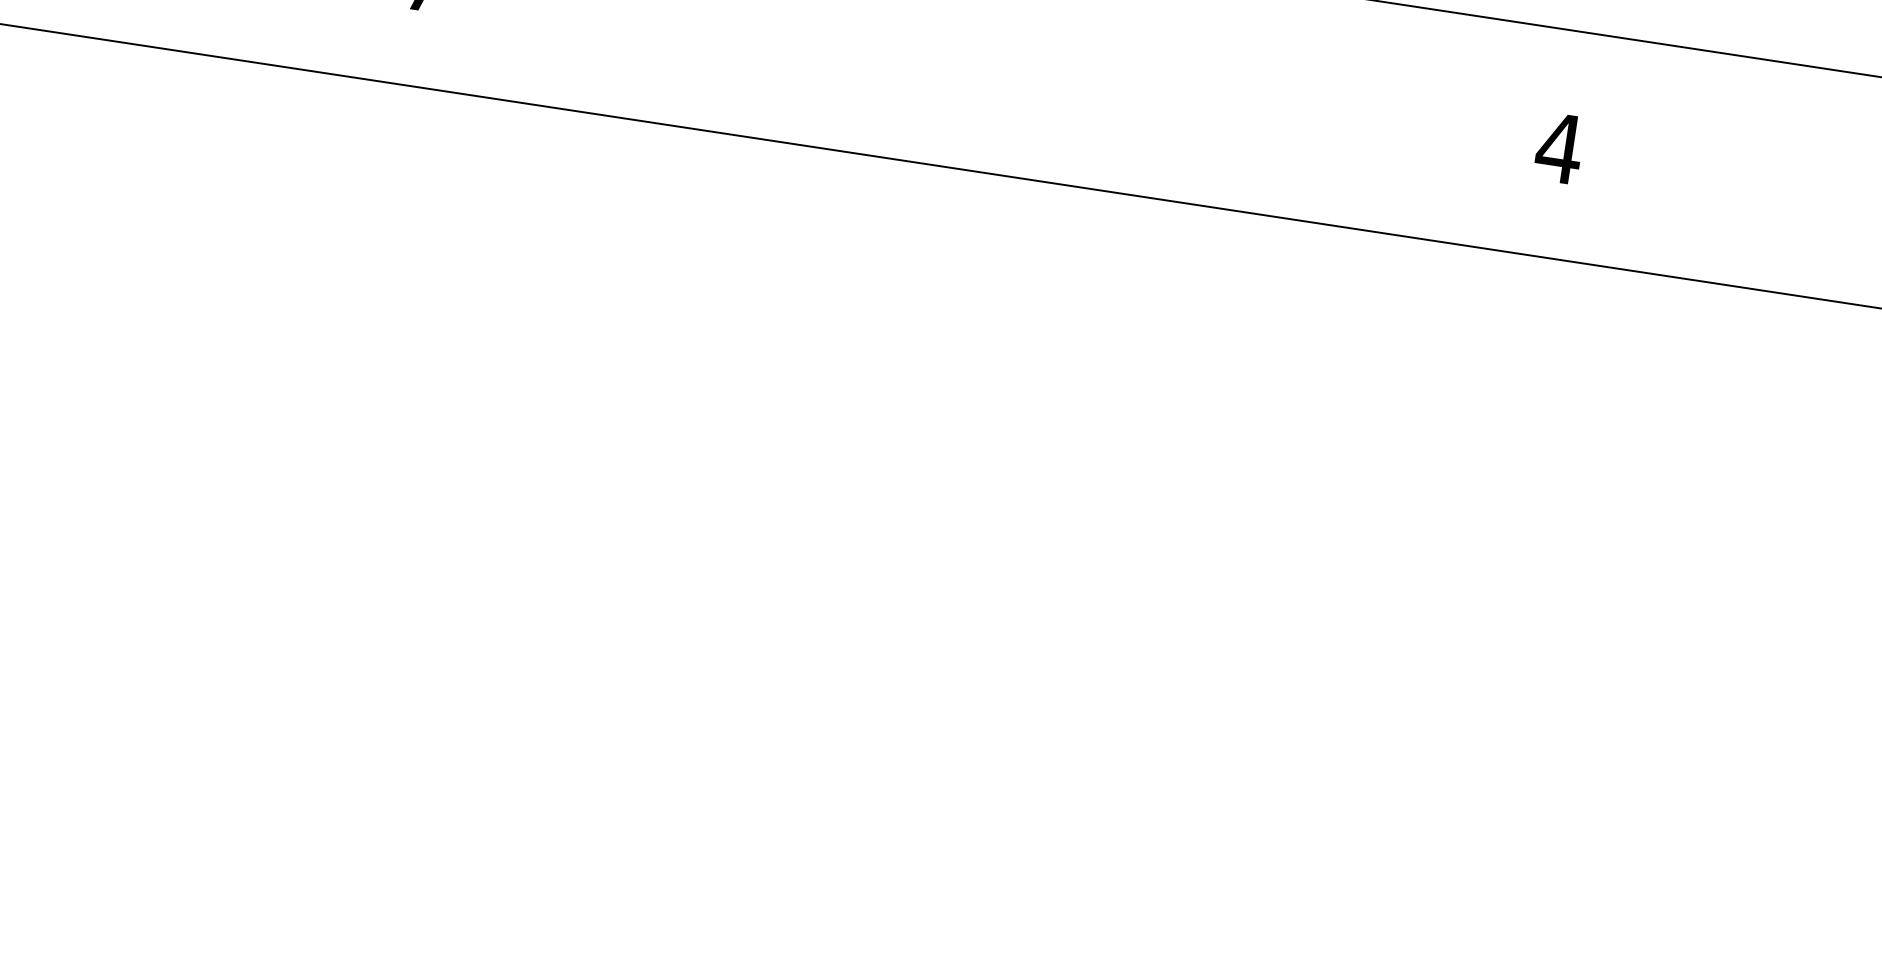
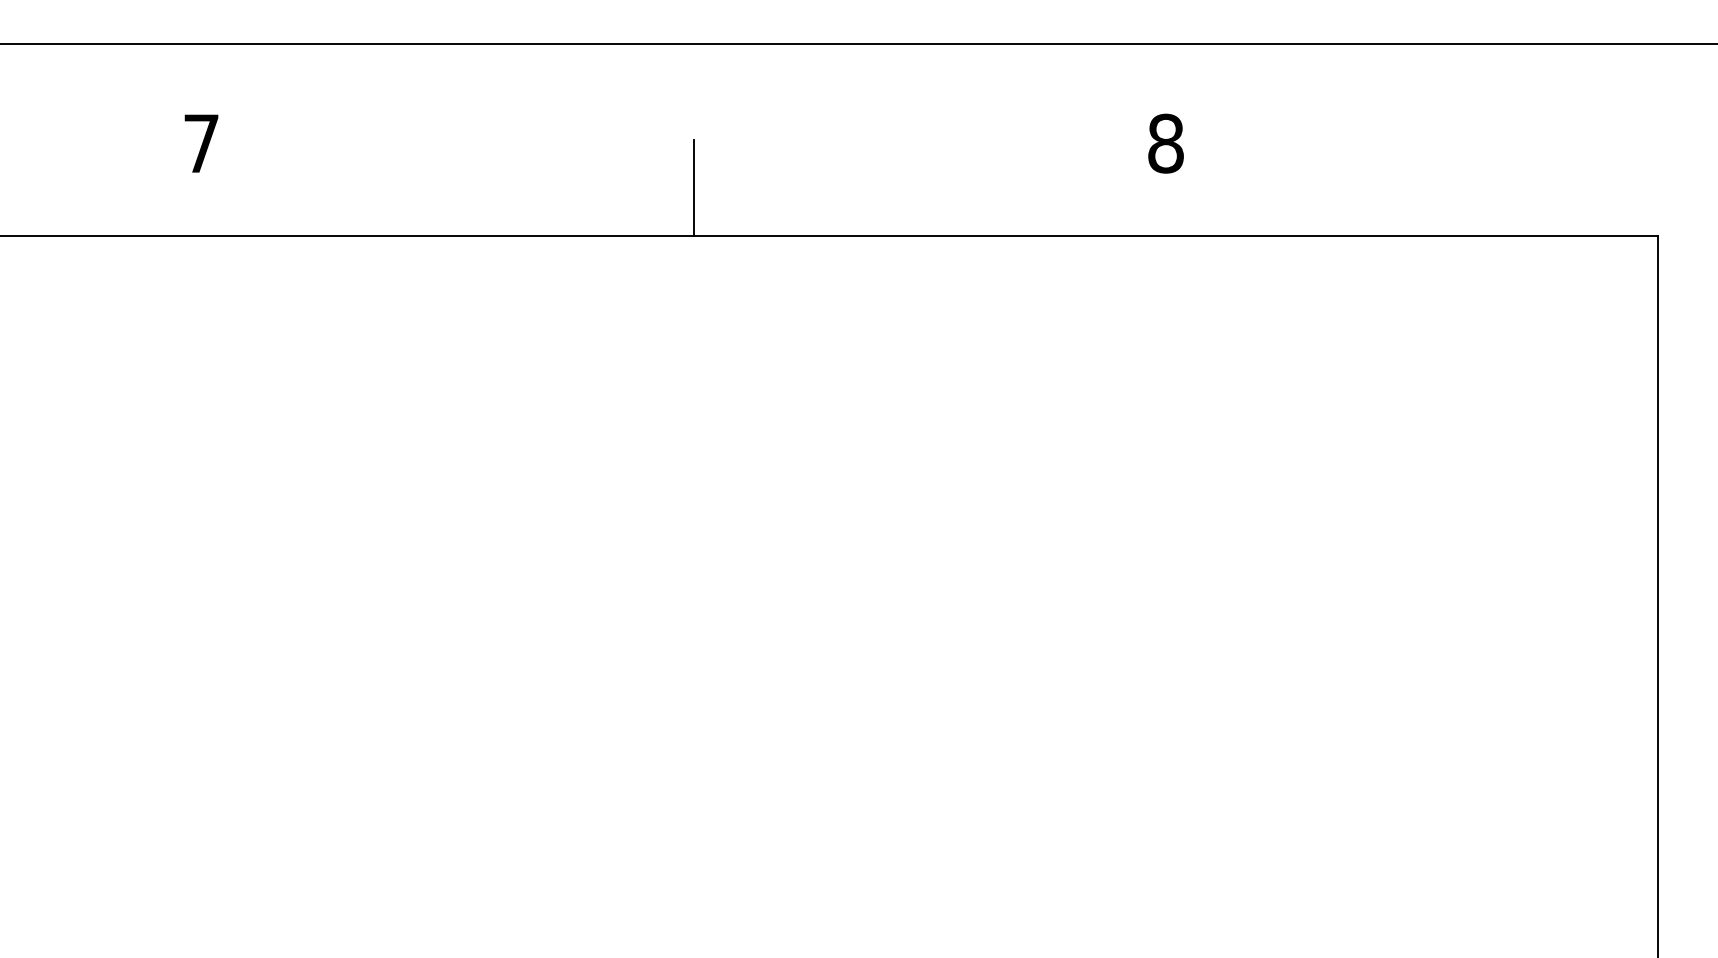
line: (996, 115) -> (693, 187), added
text: (1559, 148) -> (1165, 143), 4 -> 8

